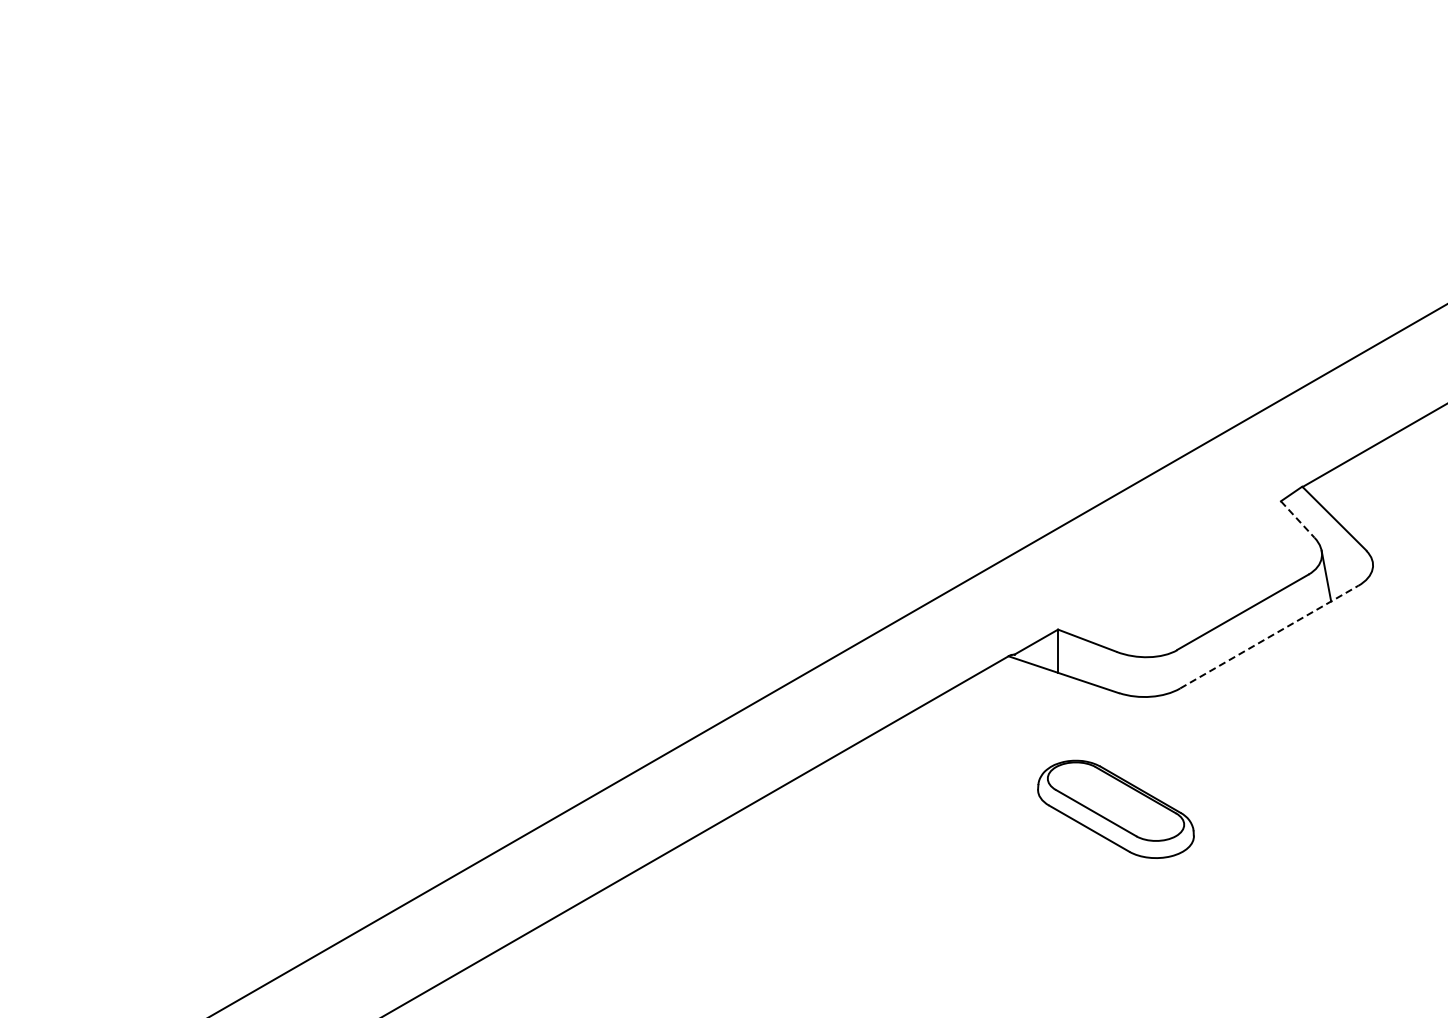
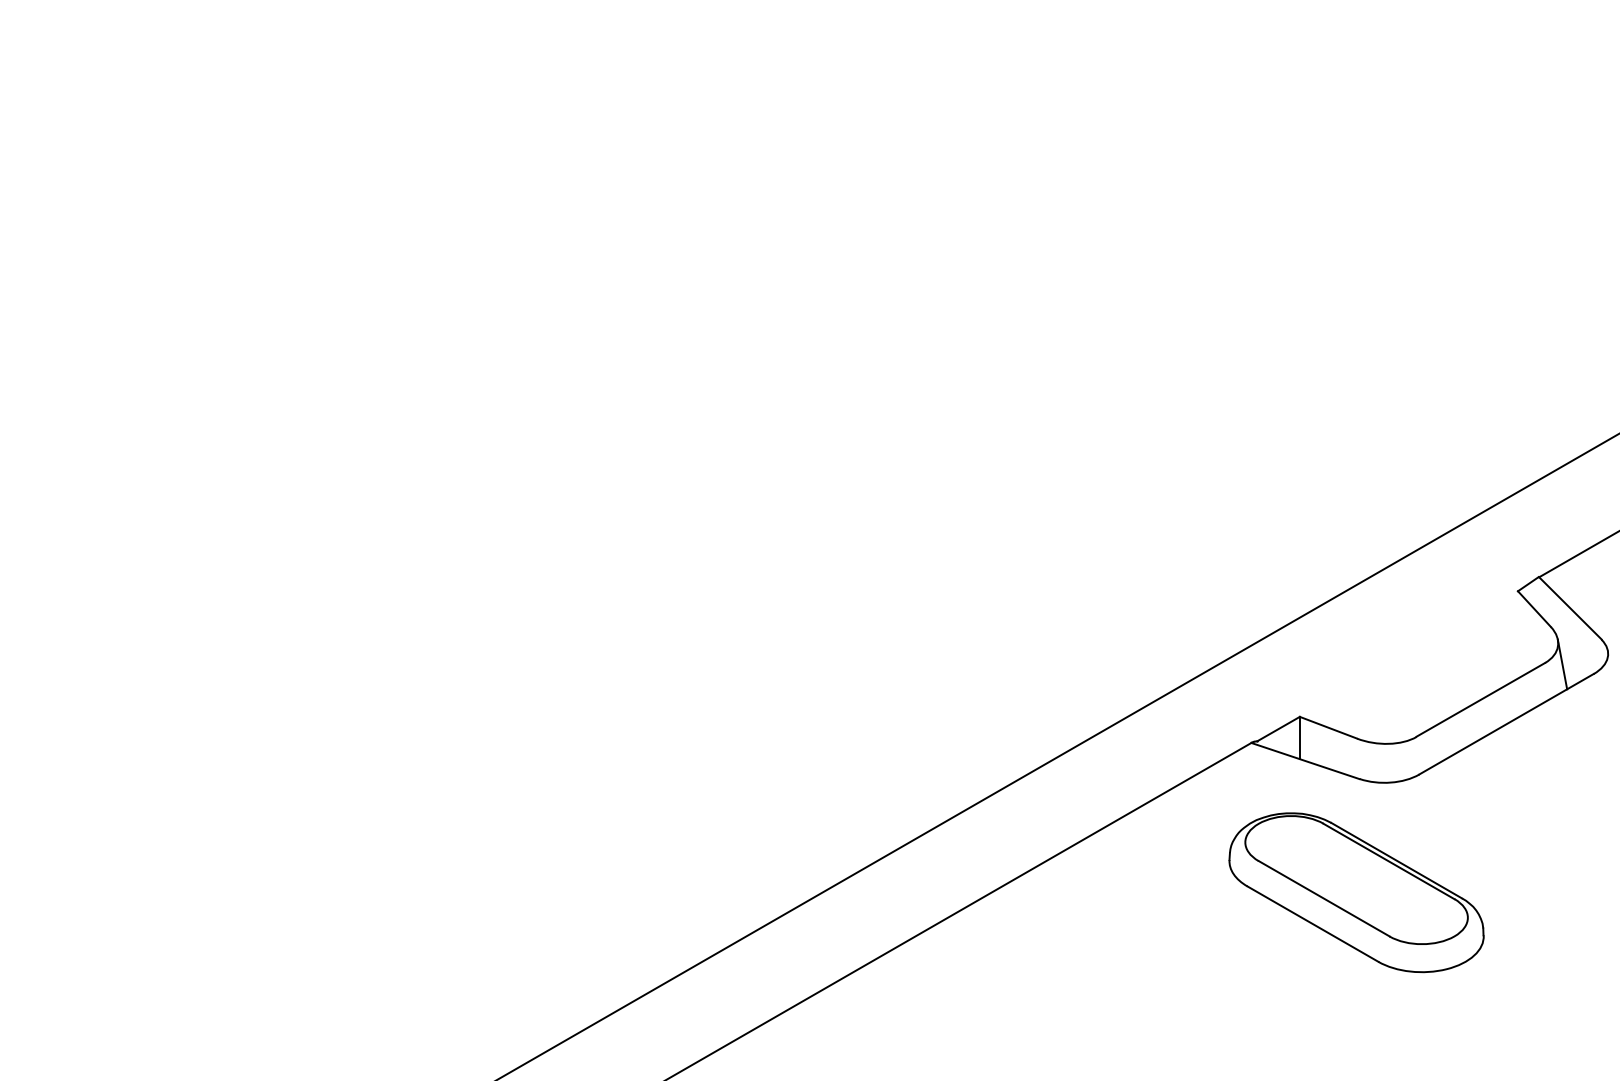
line: (1297, 519) -> (1534, 609), dashed -> solid
line: (1269, 637) -> (1506, 724), dashed -> solid
part: (1115, 809) -> (1356, 892), size x1.67

